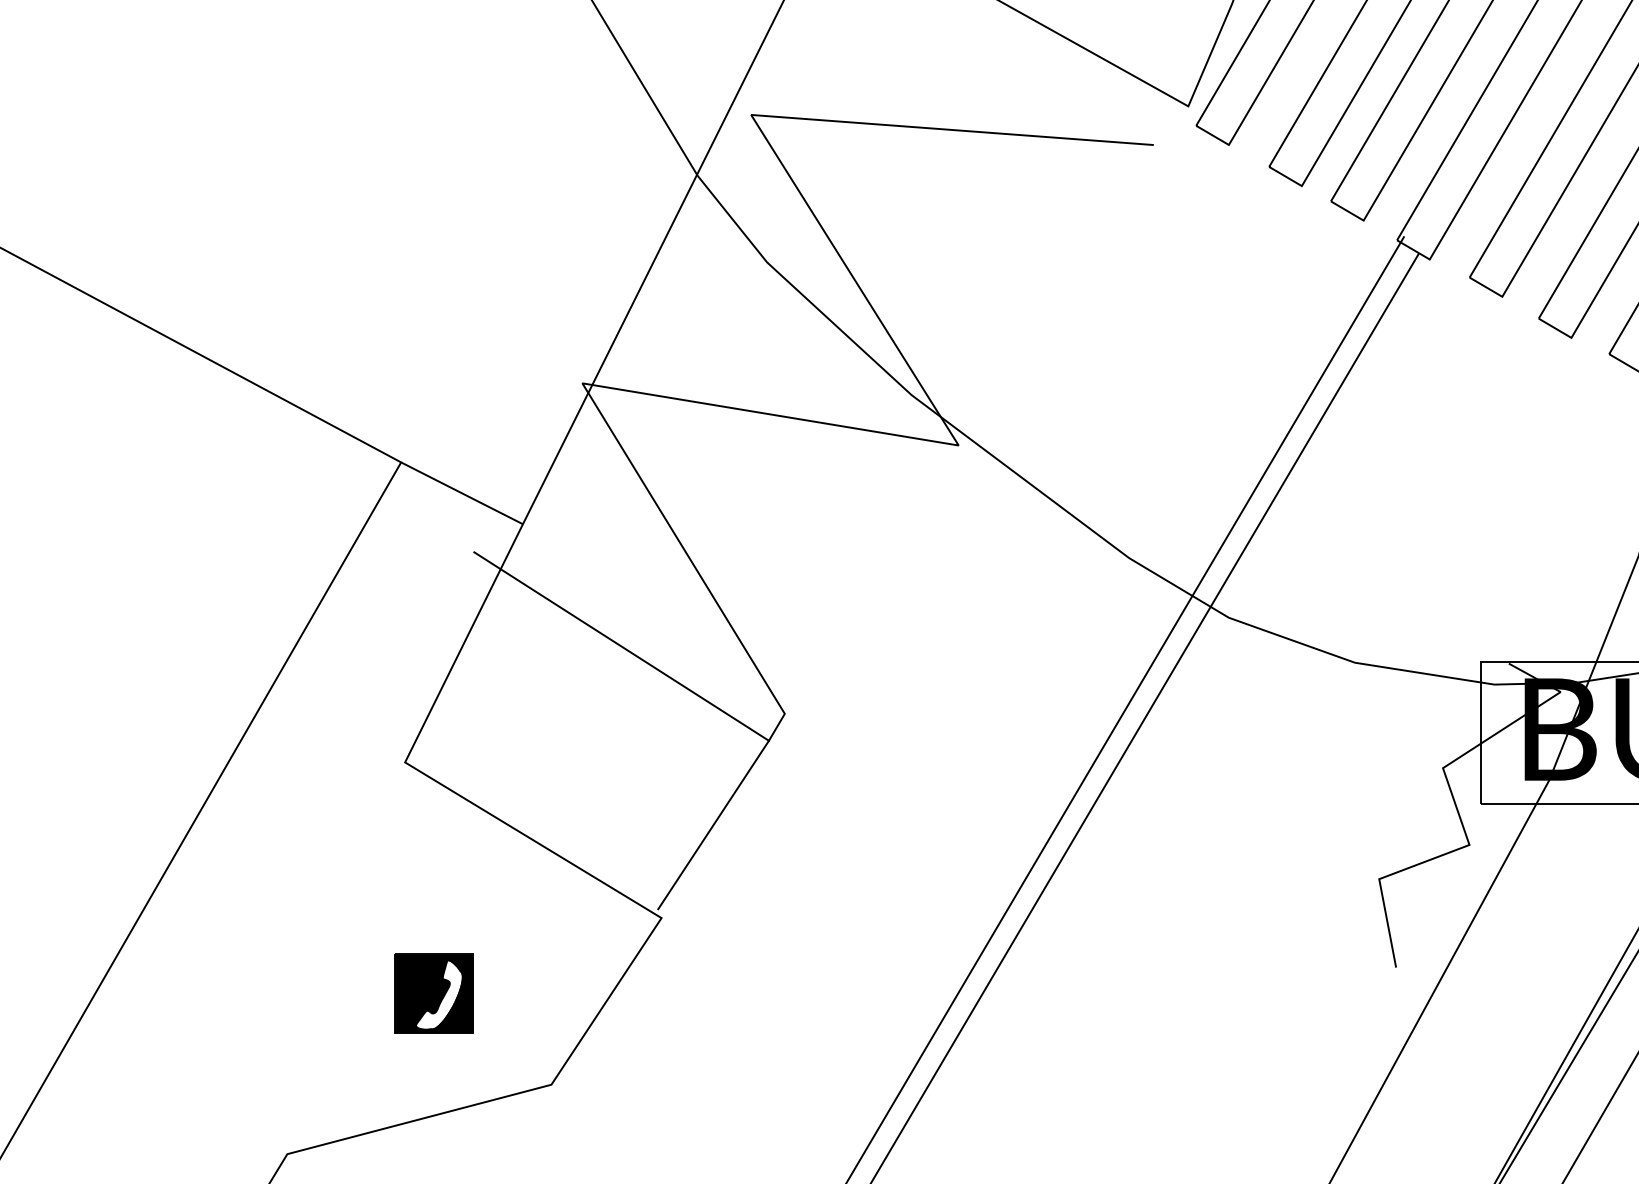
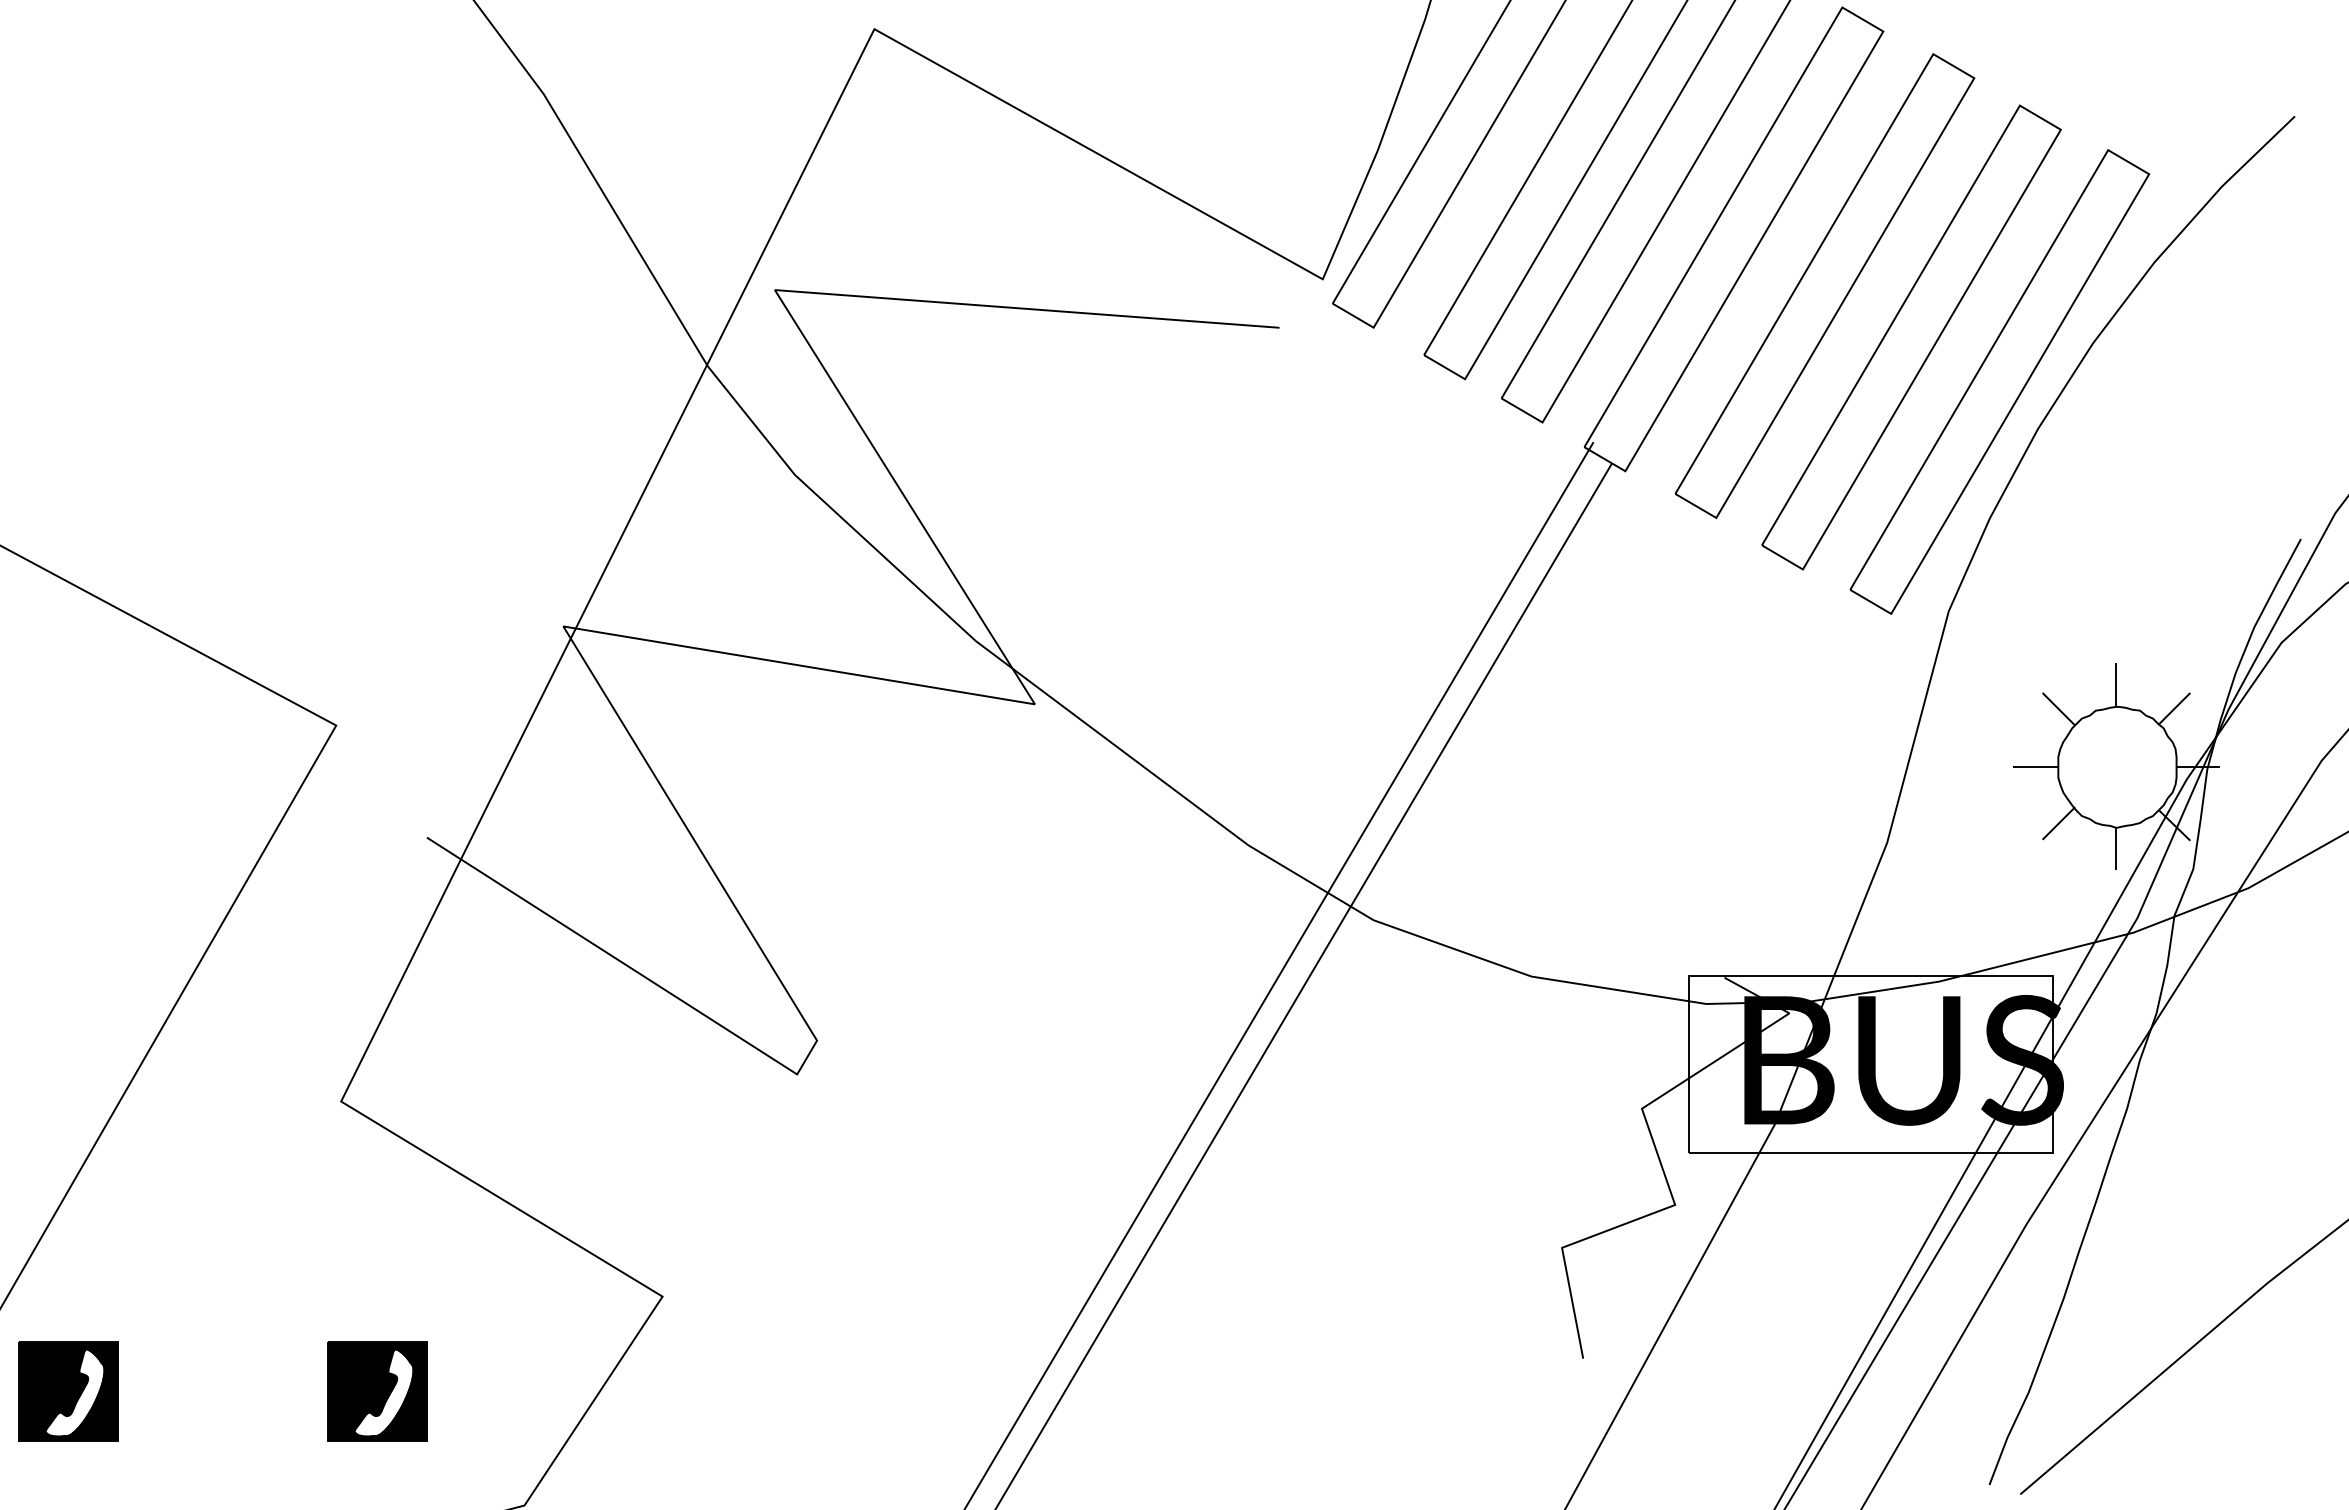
line: (462, 493) -> (412, 764), removed
line: (713, 824) -> (727, 1179), removed
part: (187, 993) -> (68, 1391), added

